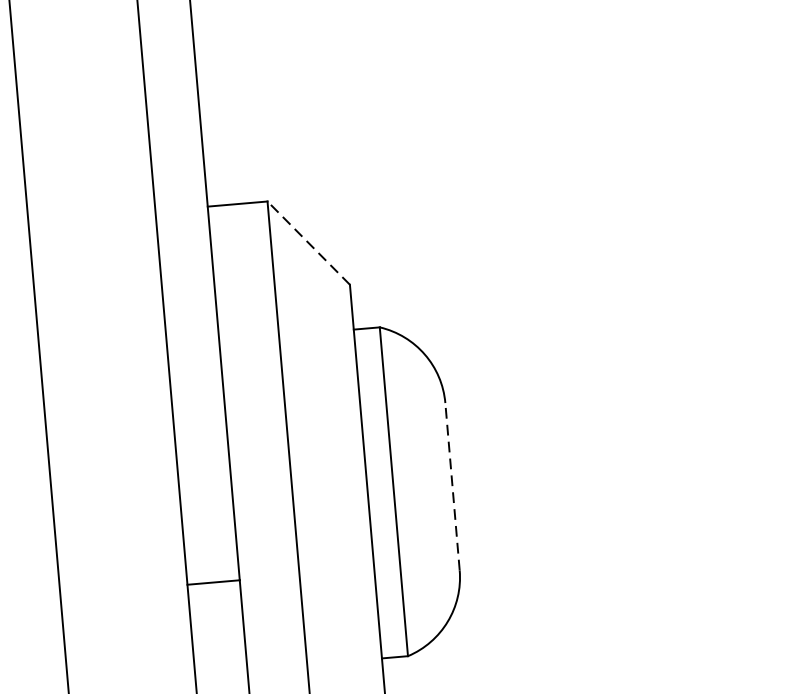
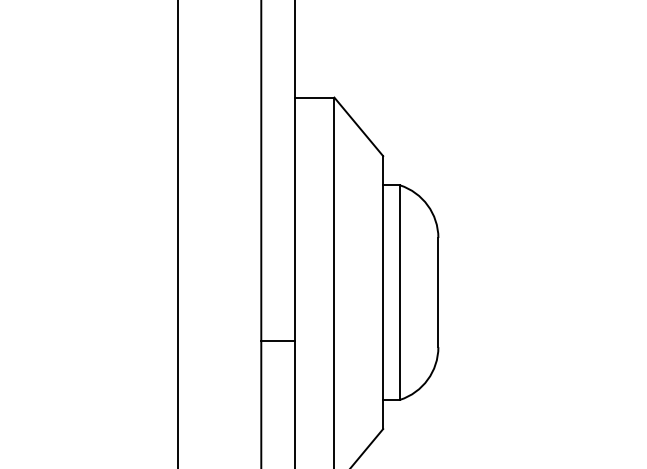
line: (308, 242) -> (358, 126), dashed -> solid
line: (452, 486) -> (438, 292), dashed -> solid

